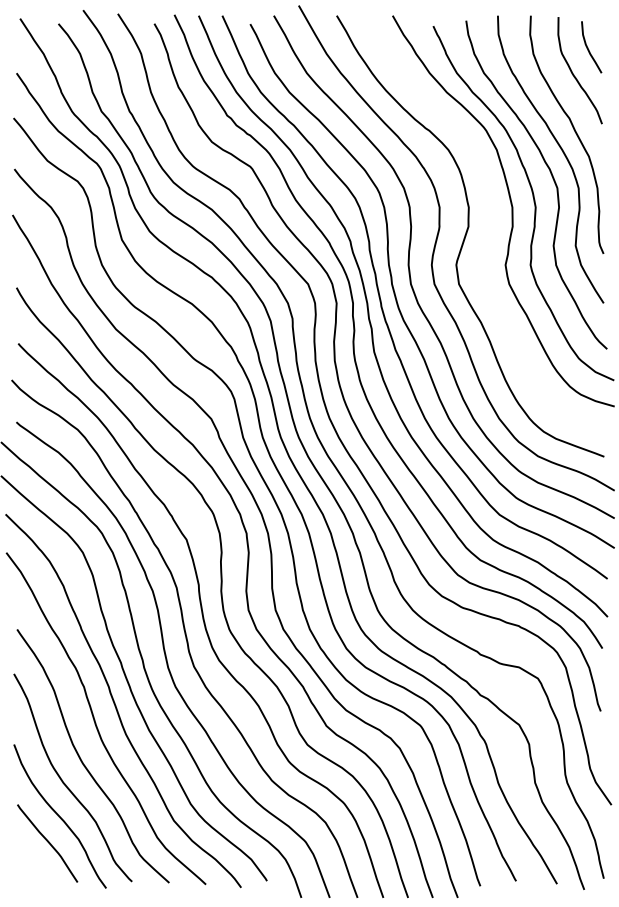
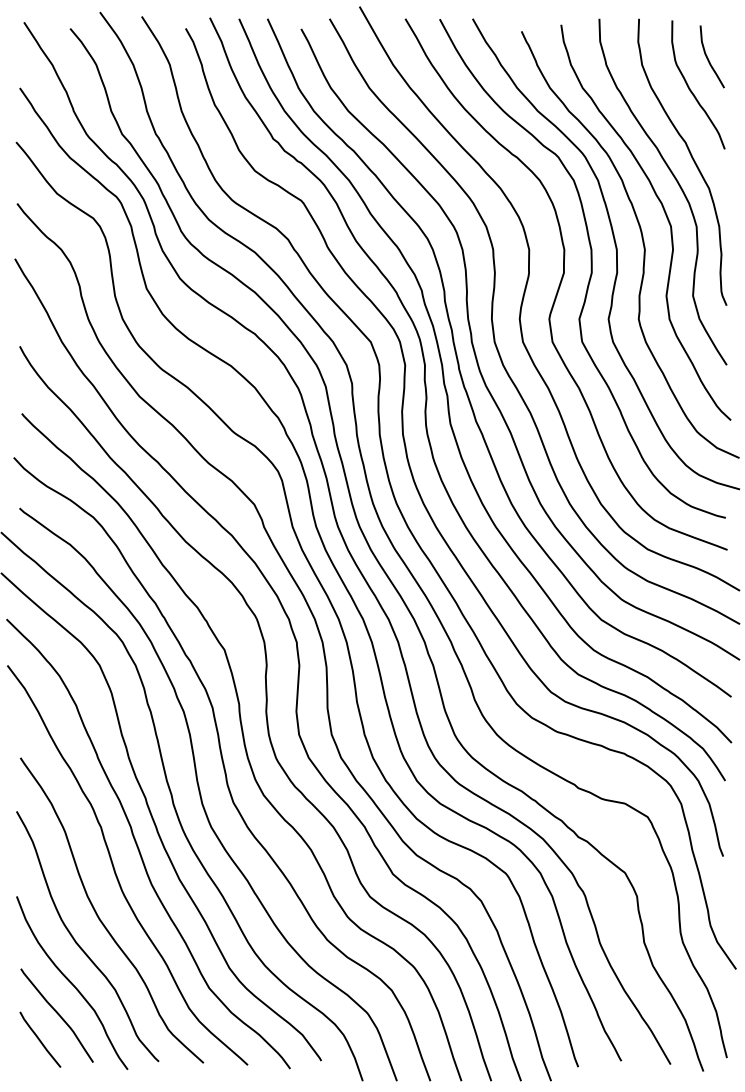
curve: (490, 222) -> (590, 267), added
line: (33, 863) -> (40, 1039), added

